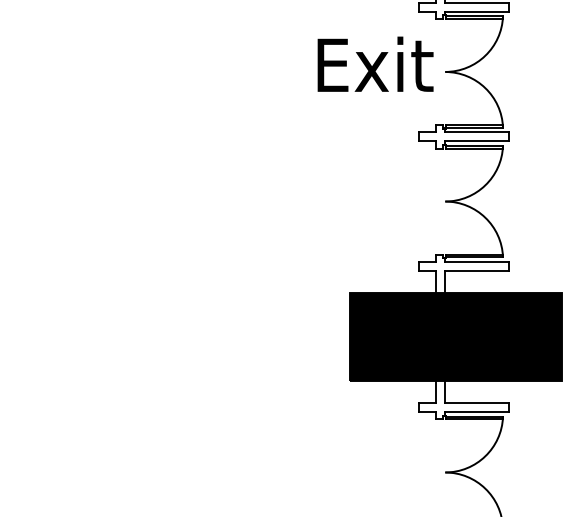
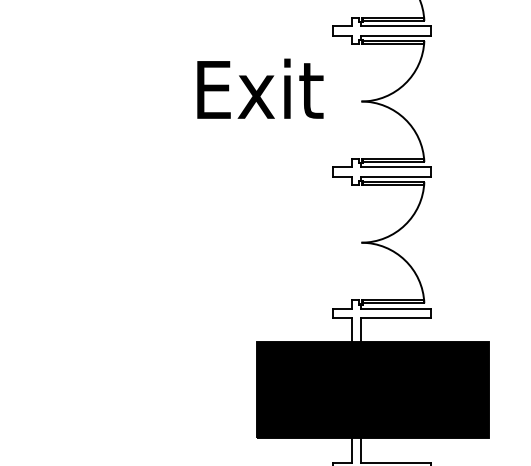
text: (375, 63) -> (260, 87), moved

